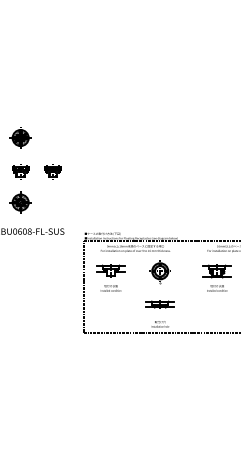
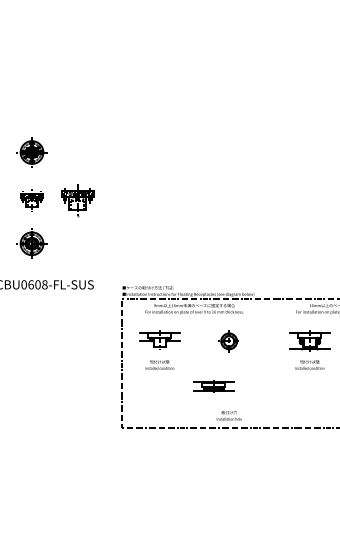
part: (52, 171) -> (77, 199), size x1.4
part: (159, 272) -> (228, 342), size x0.7
part: (159, 304) -> (212, 386), moved

